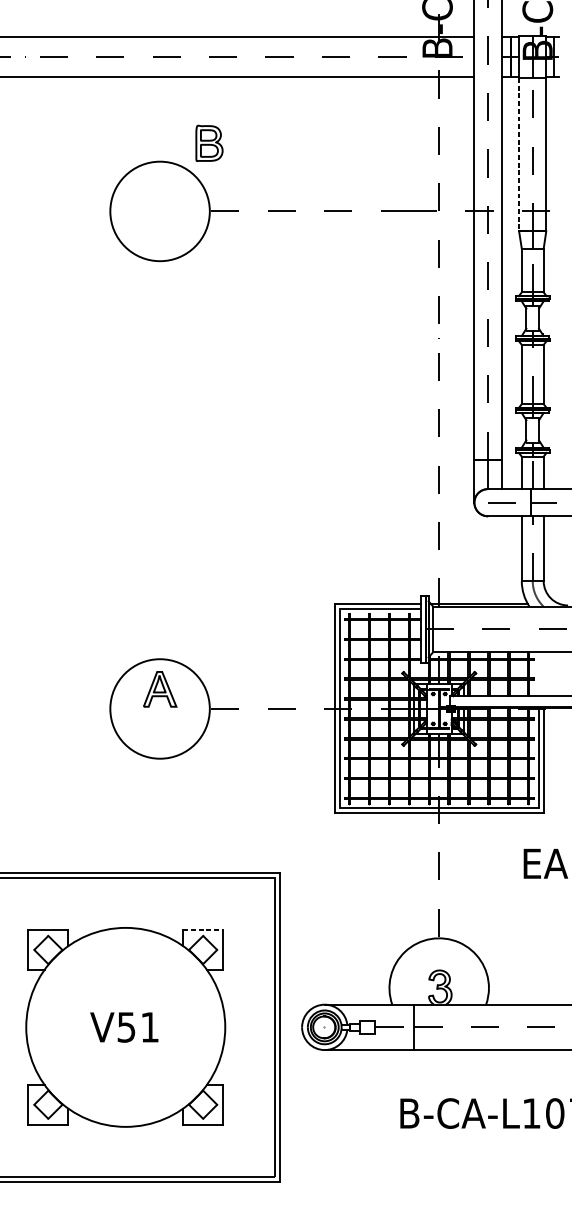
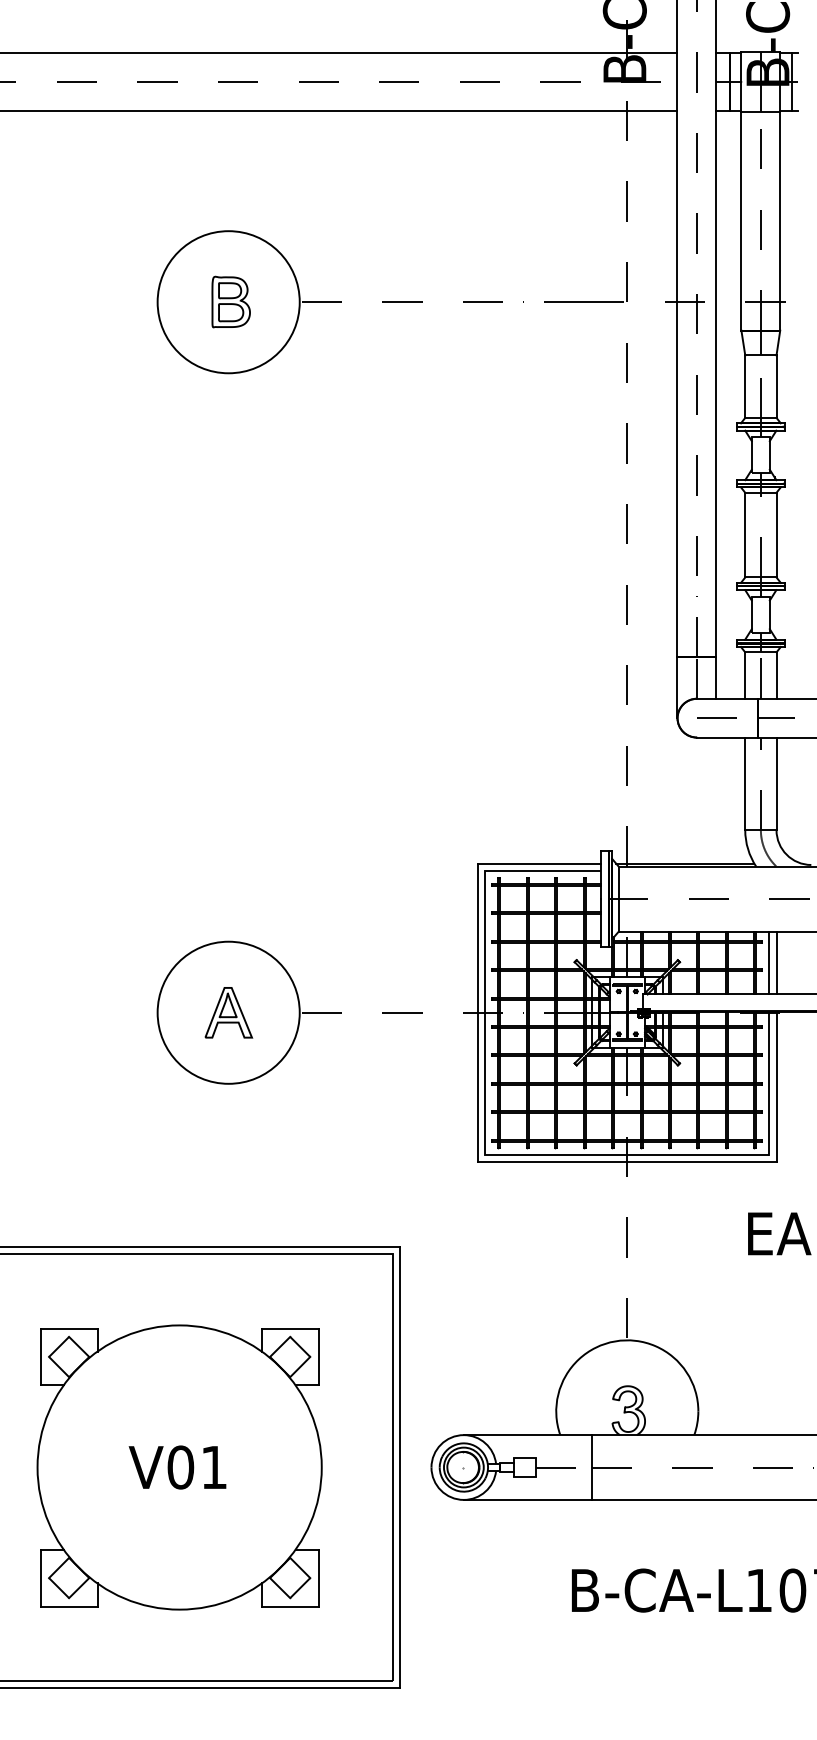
part: (208, 143) -> (230, 301), moved
line: (519, 154) -> (741, 221), dashed -> solid
line: (538, 673) -> (769, 962), added
line: (543, 673) -> (776, 962), added
part: (159, 689) -> (228, 1012), moved
line: (203, 930) -> (290, 1328), dashed -> solid
text: (126, 1027) -> (180, 1467), V51 -> V01

